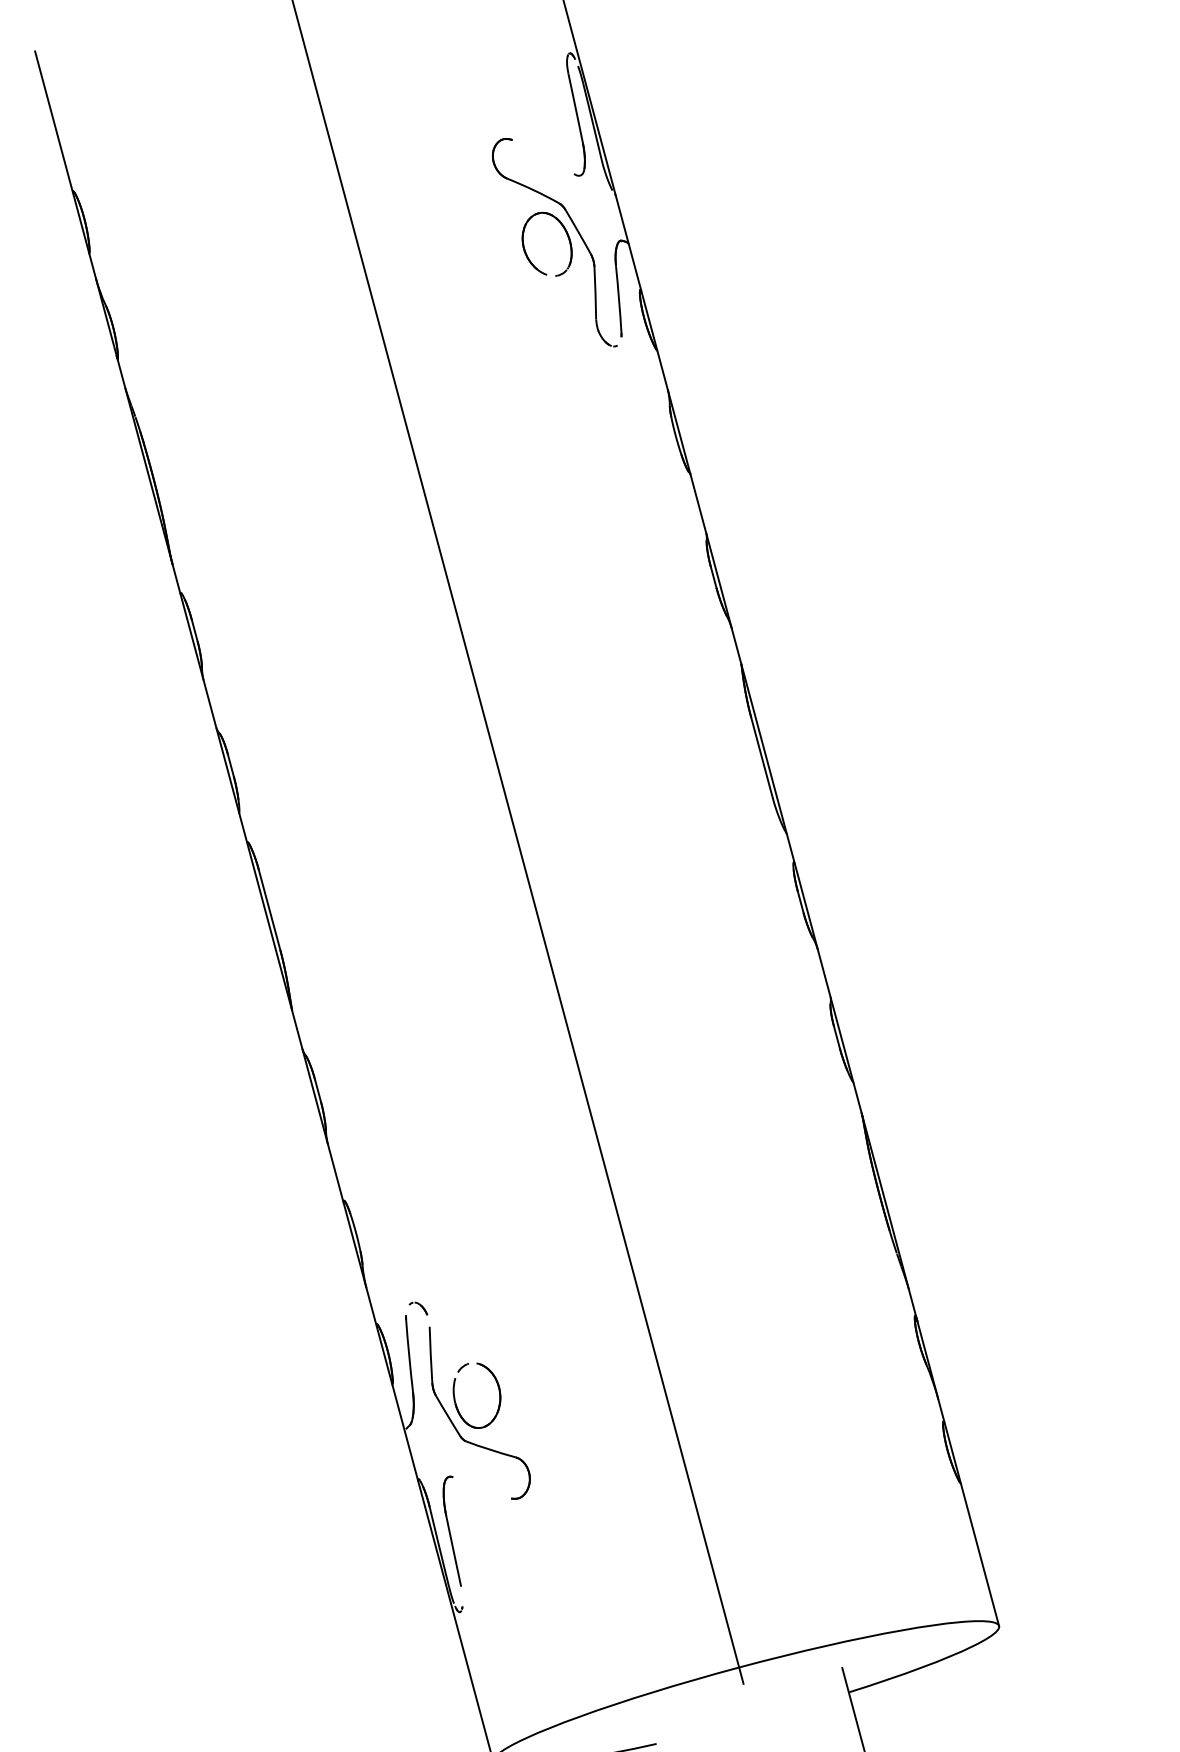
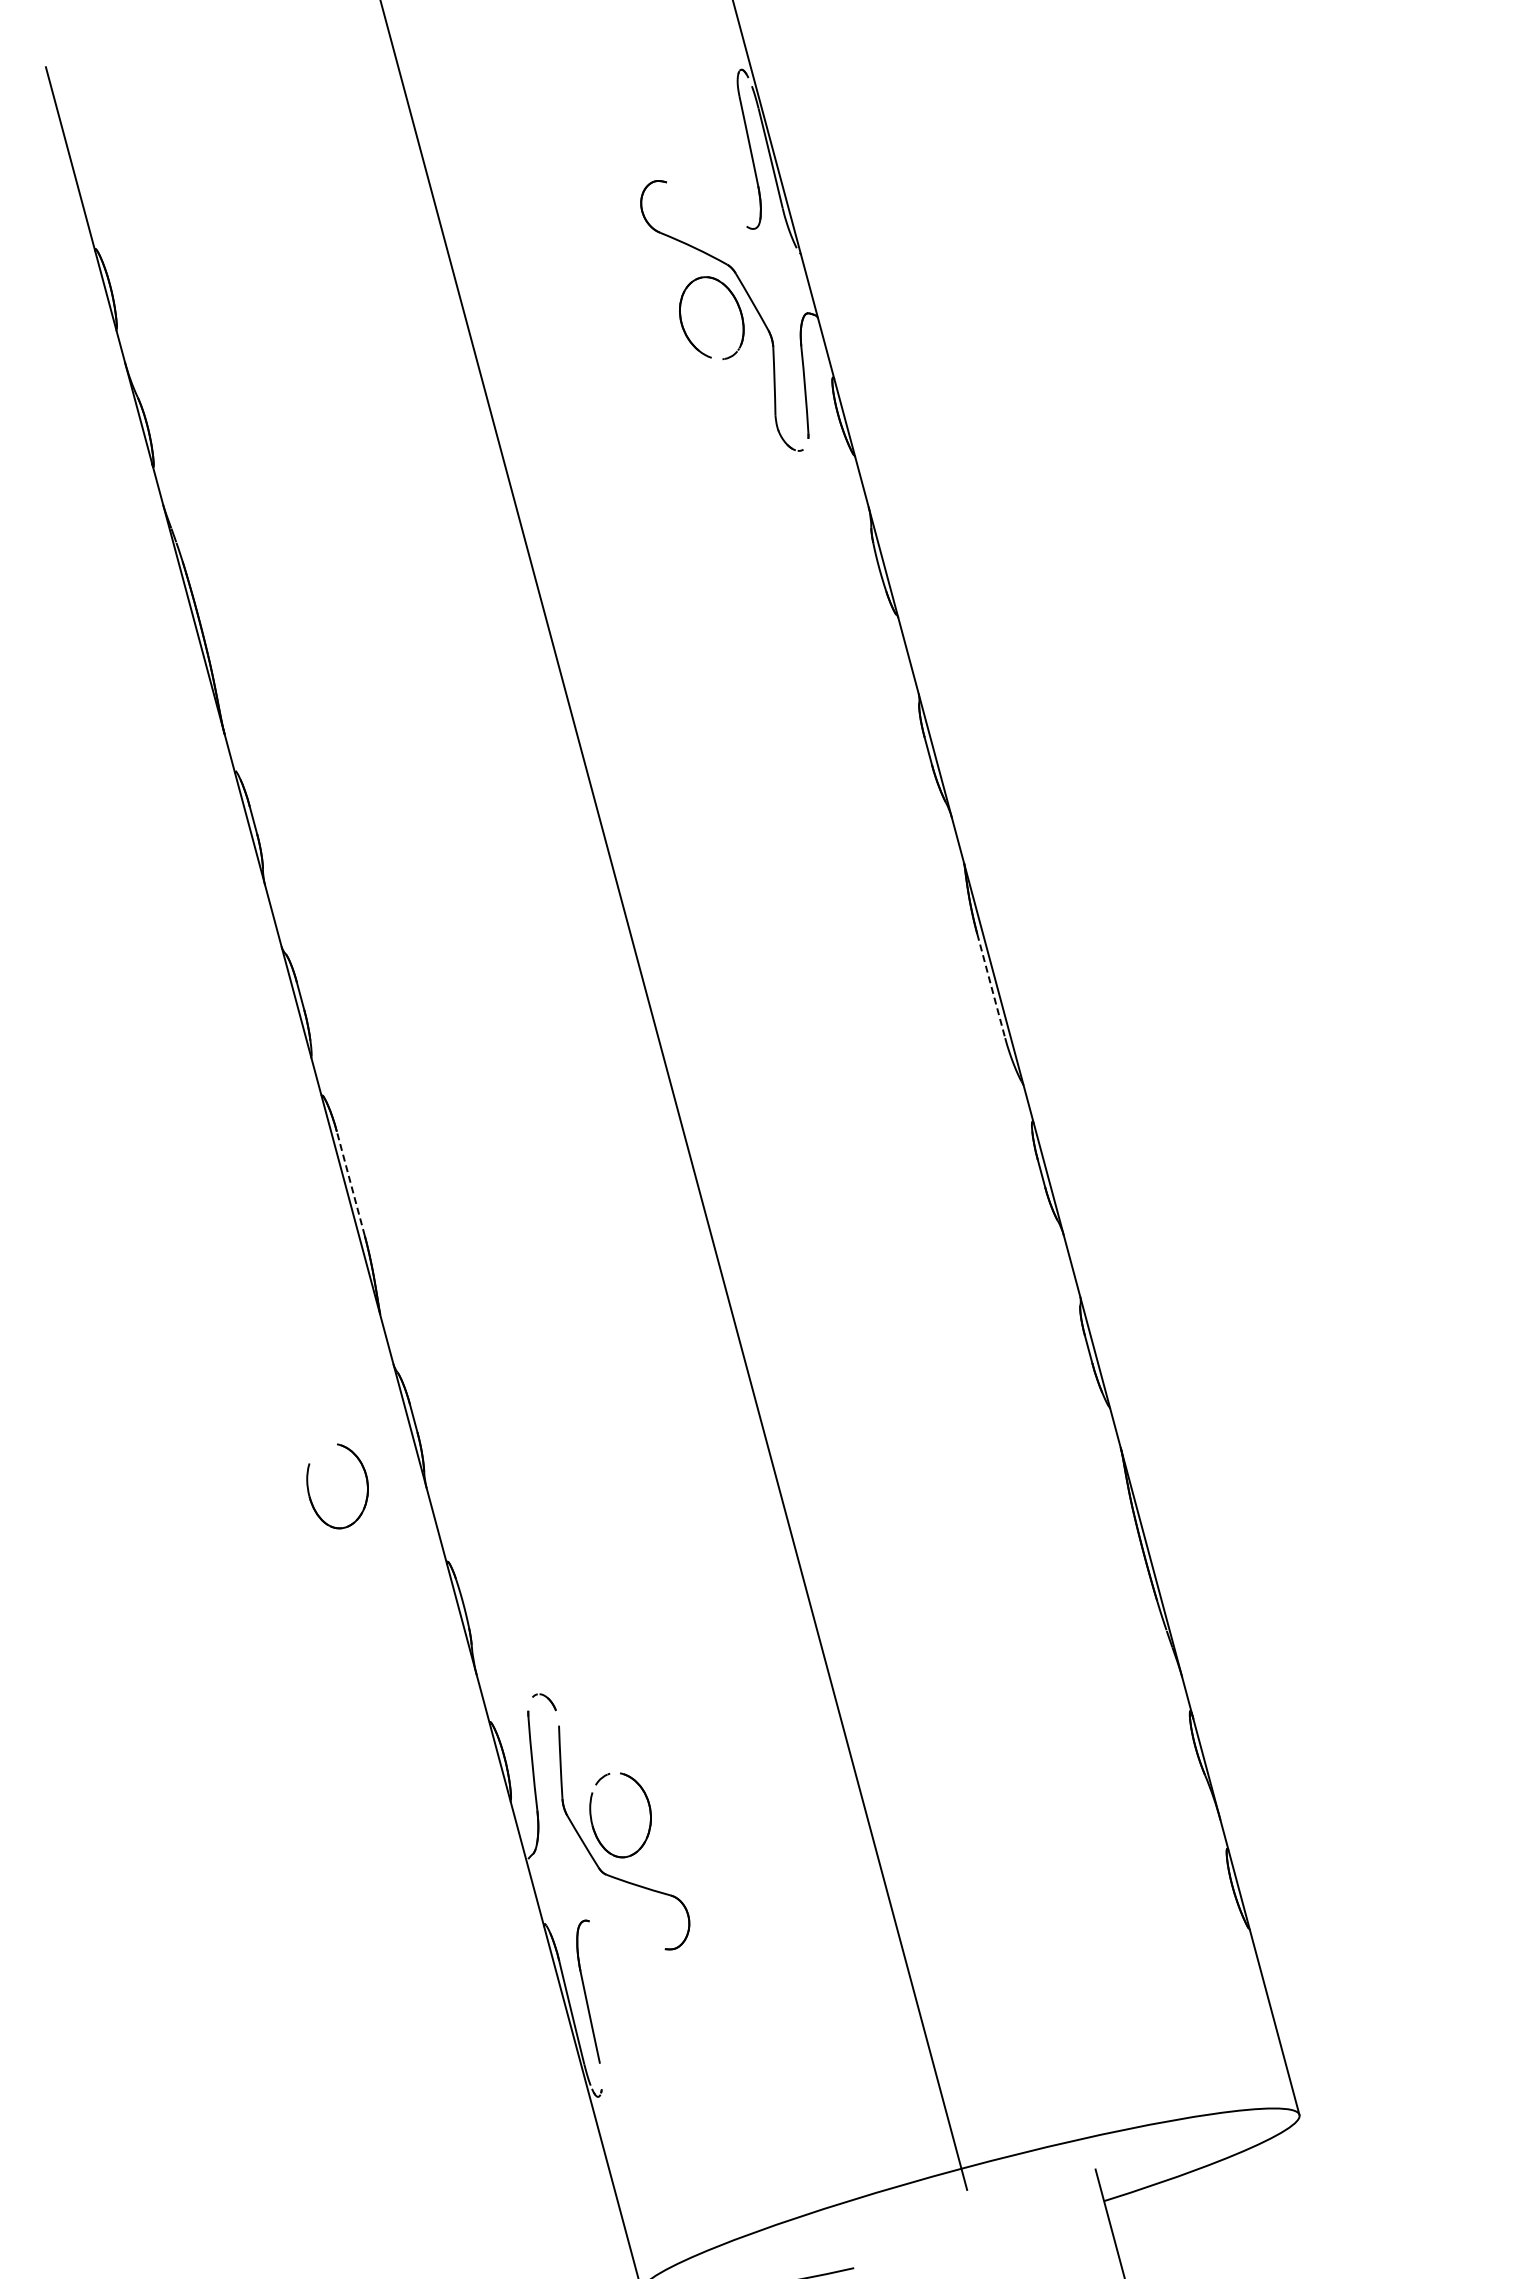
line: (762, 758) -> (991, 986), solid -> dashed
line: (269, 909) -> (350, 1183), solid -> dashed
part: (237, 1145) -> (309, 1490), added

